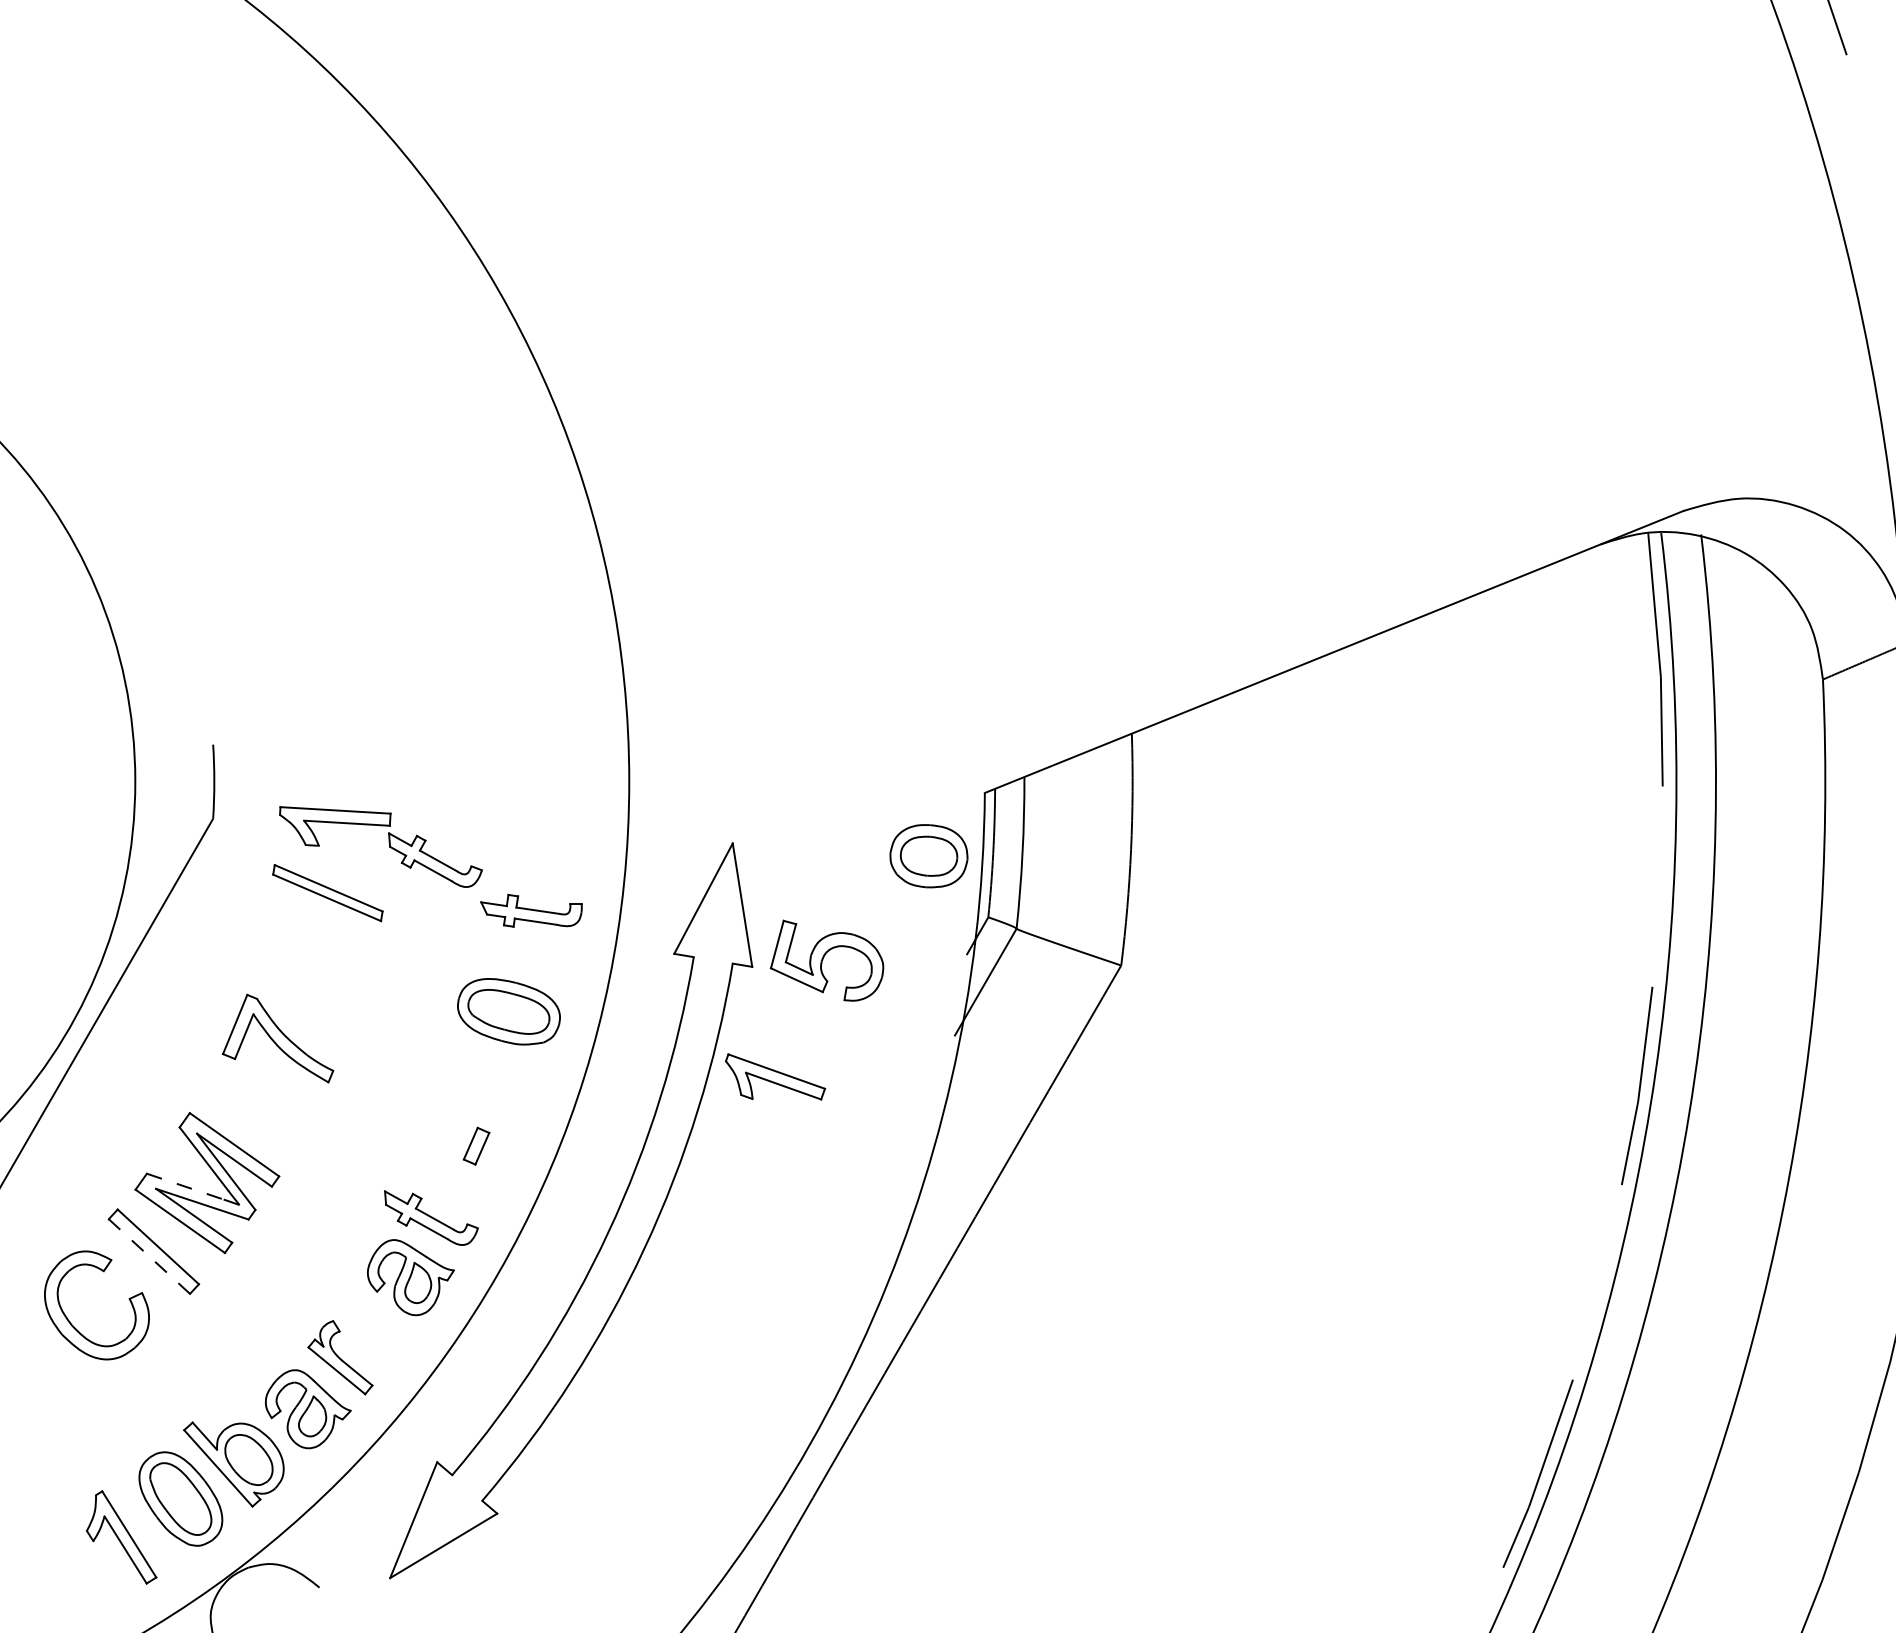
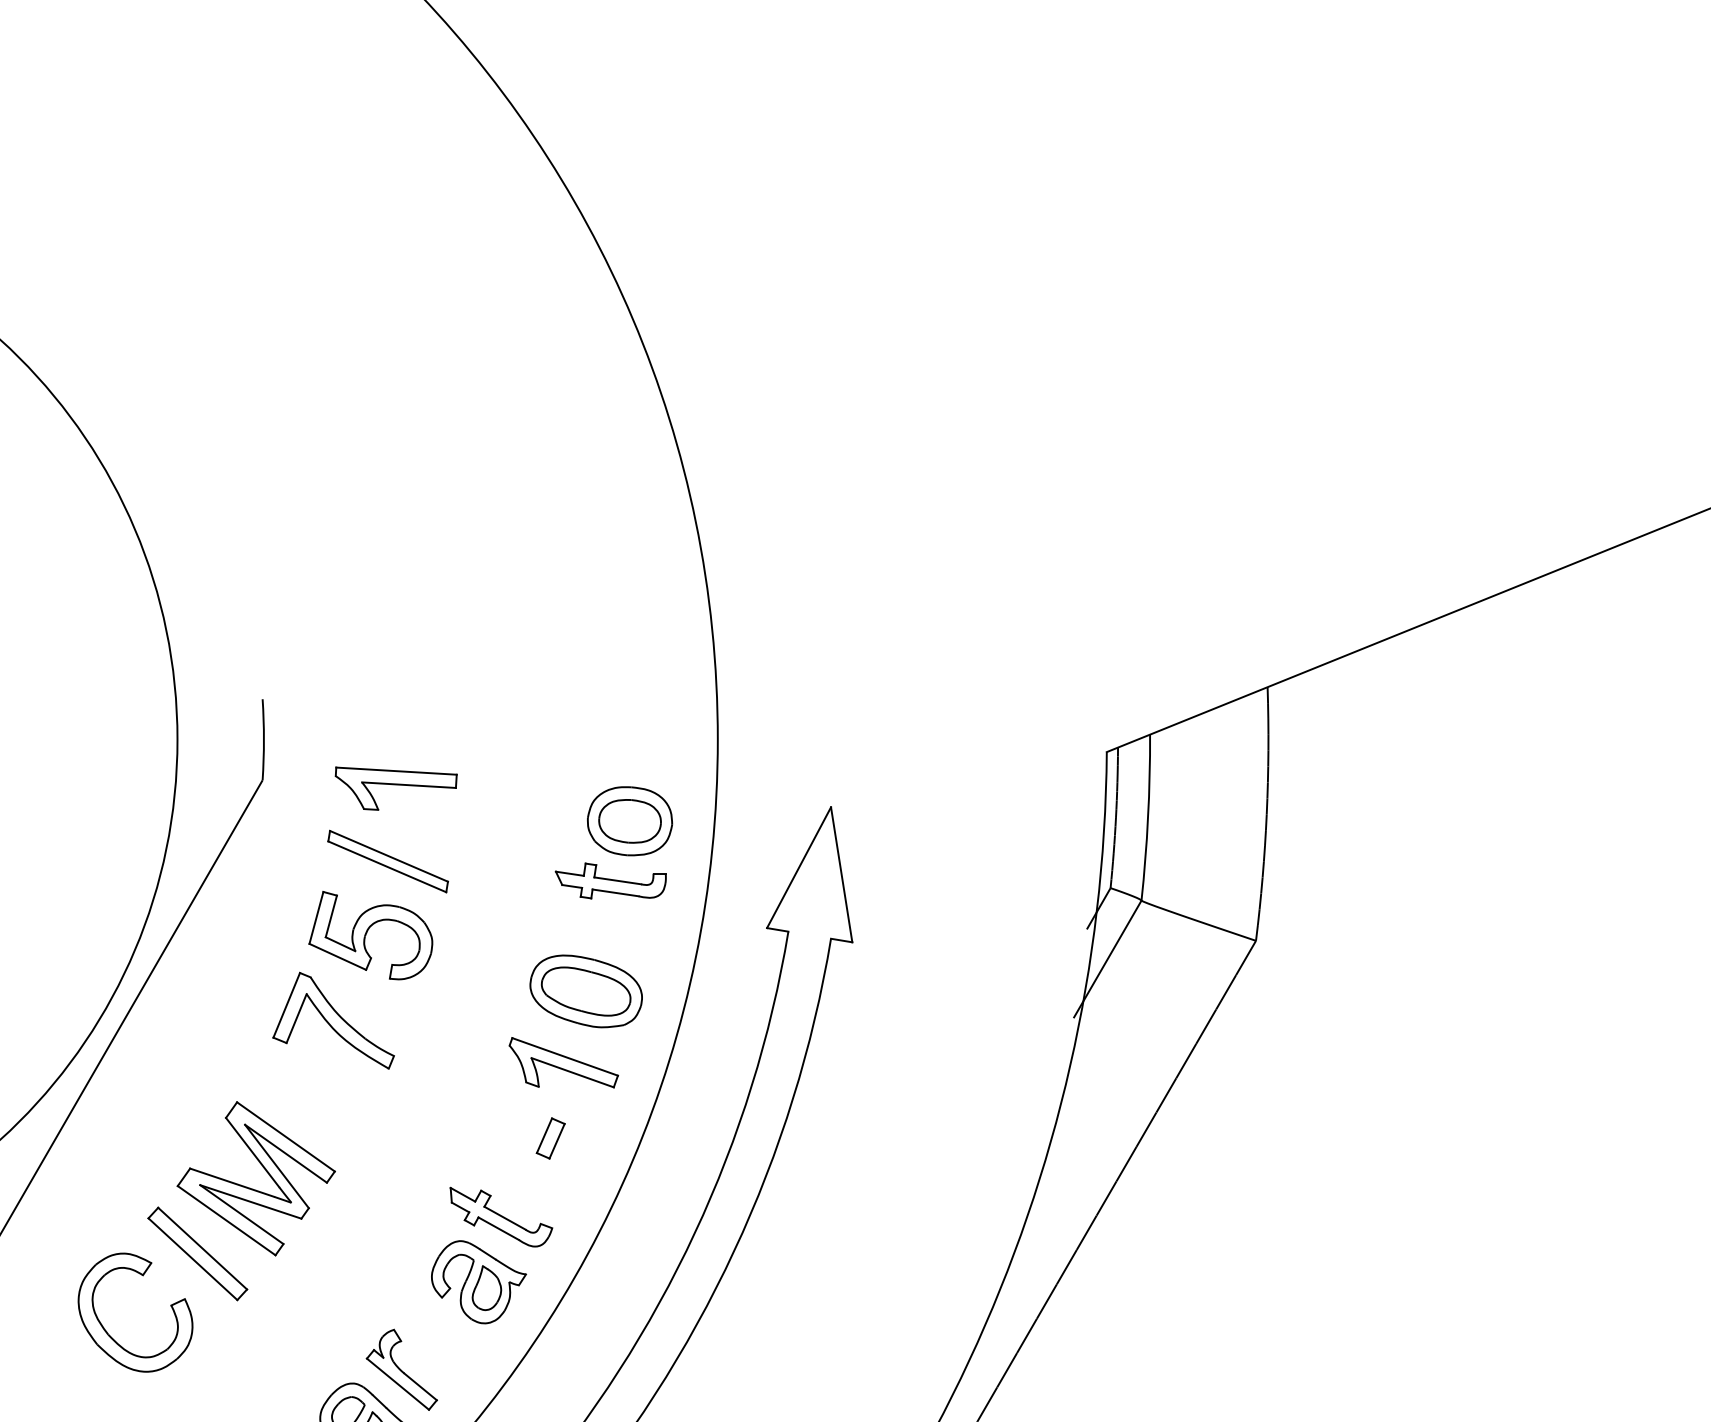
part: (928, 856) -> (629, 821), moved
part: (435, 859) -> (505, 824), removed
part: (826, 960) -> (370, 935), moved
part: (775, 1076) -> (563, 1062), moved
line: (185, 1186) -> (232, 1182), dashed -> solid
line: (149, 1256) -> (193, 1259), dashed -> solid

